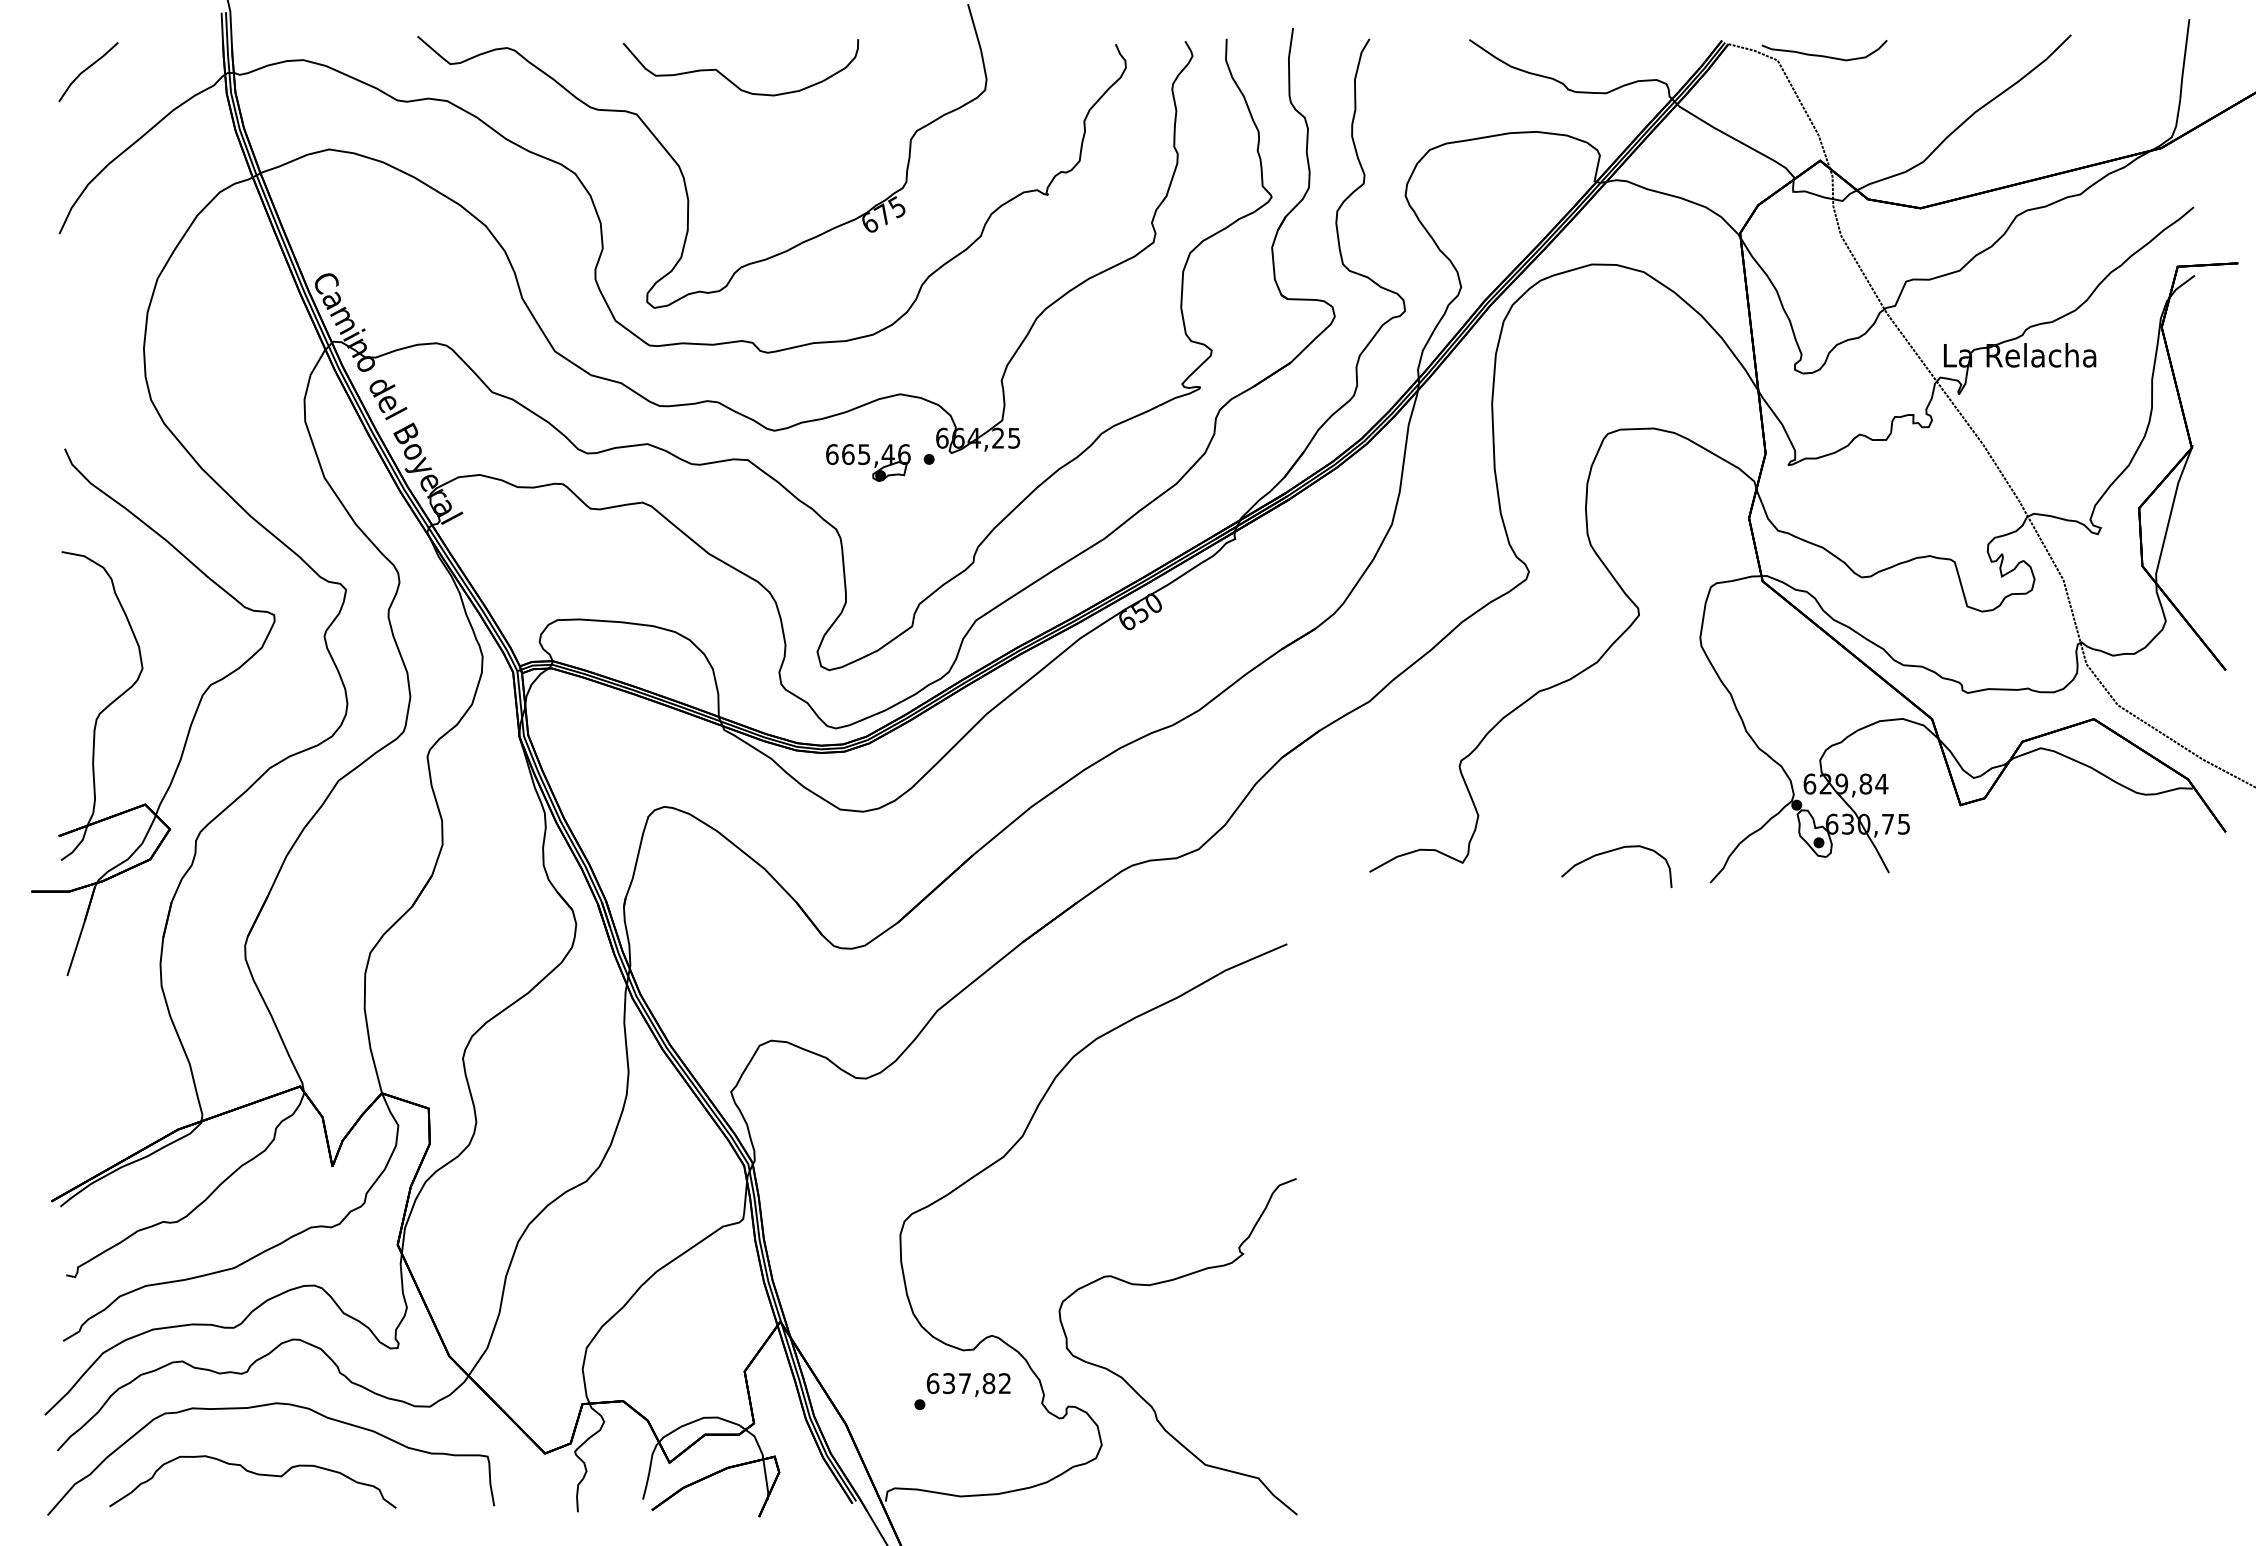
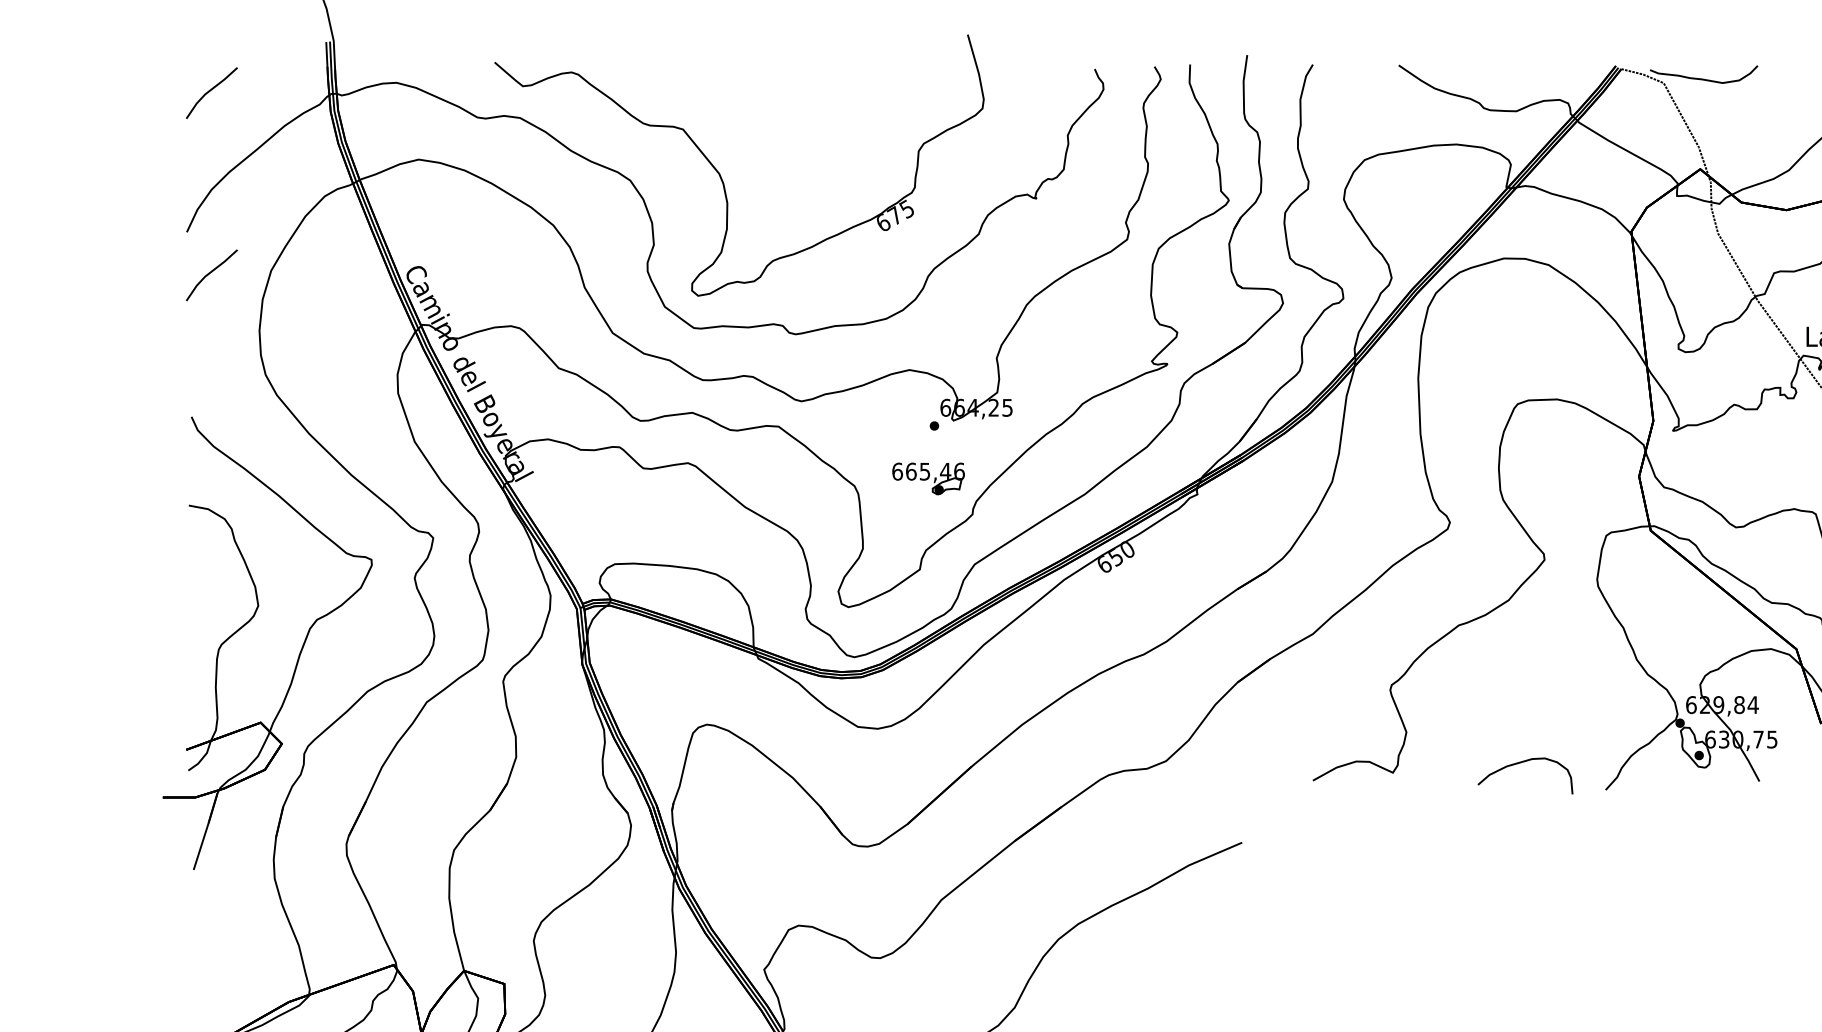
part: (732, 81) -> (765, 101), removed
line: (86, 282) -> (210, 273), added
part: (868, 462) -> (928, 478), moved

